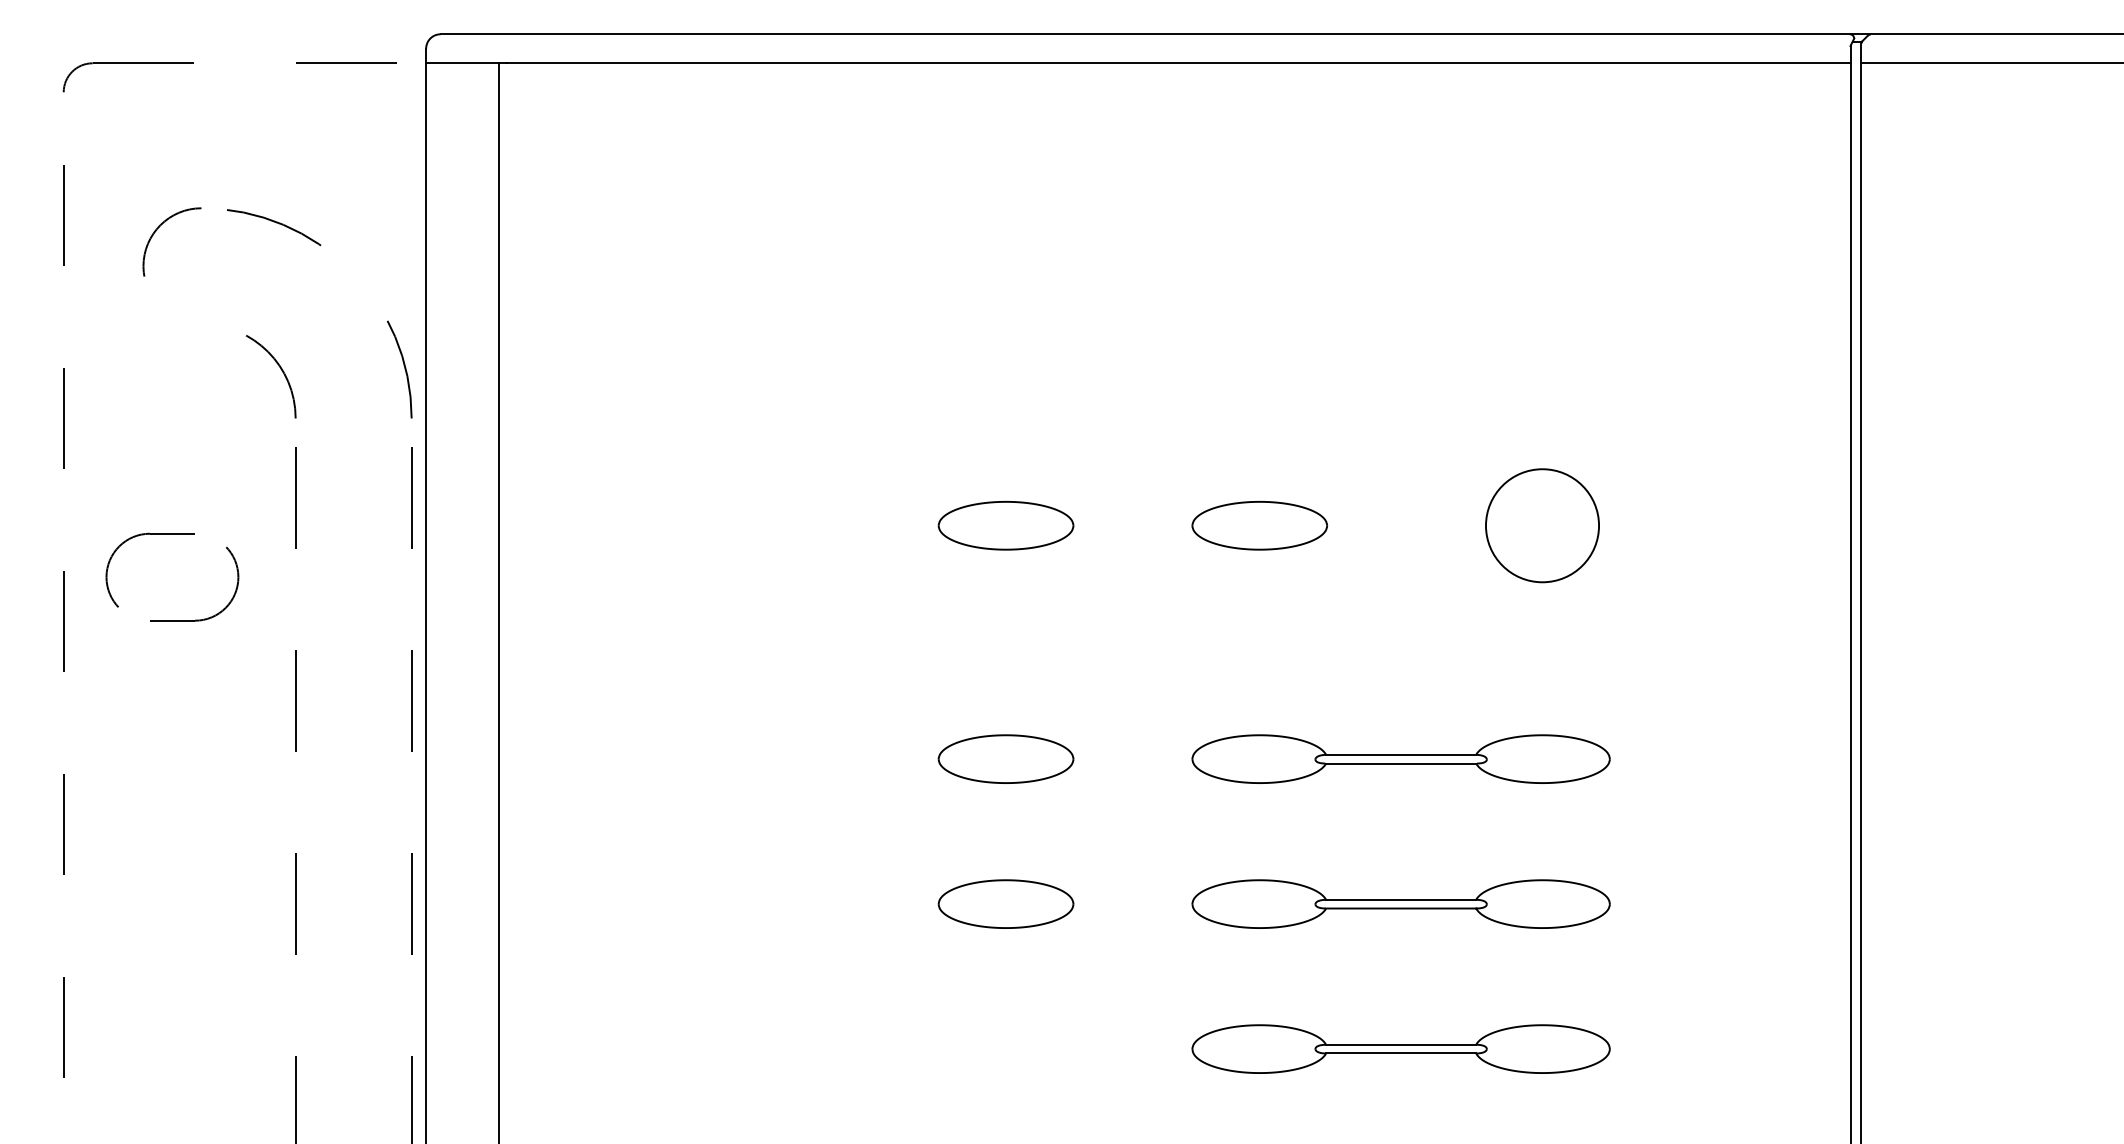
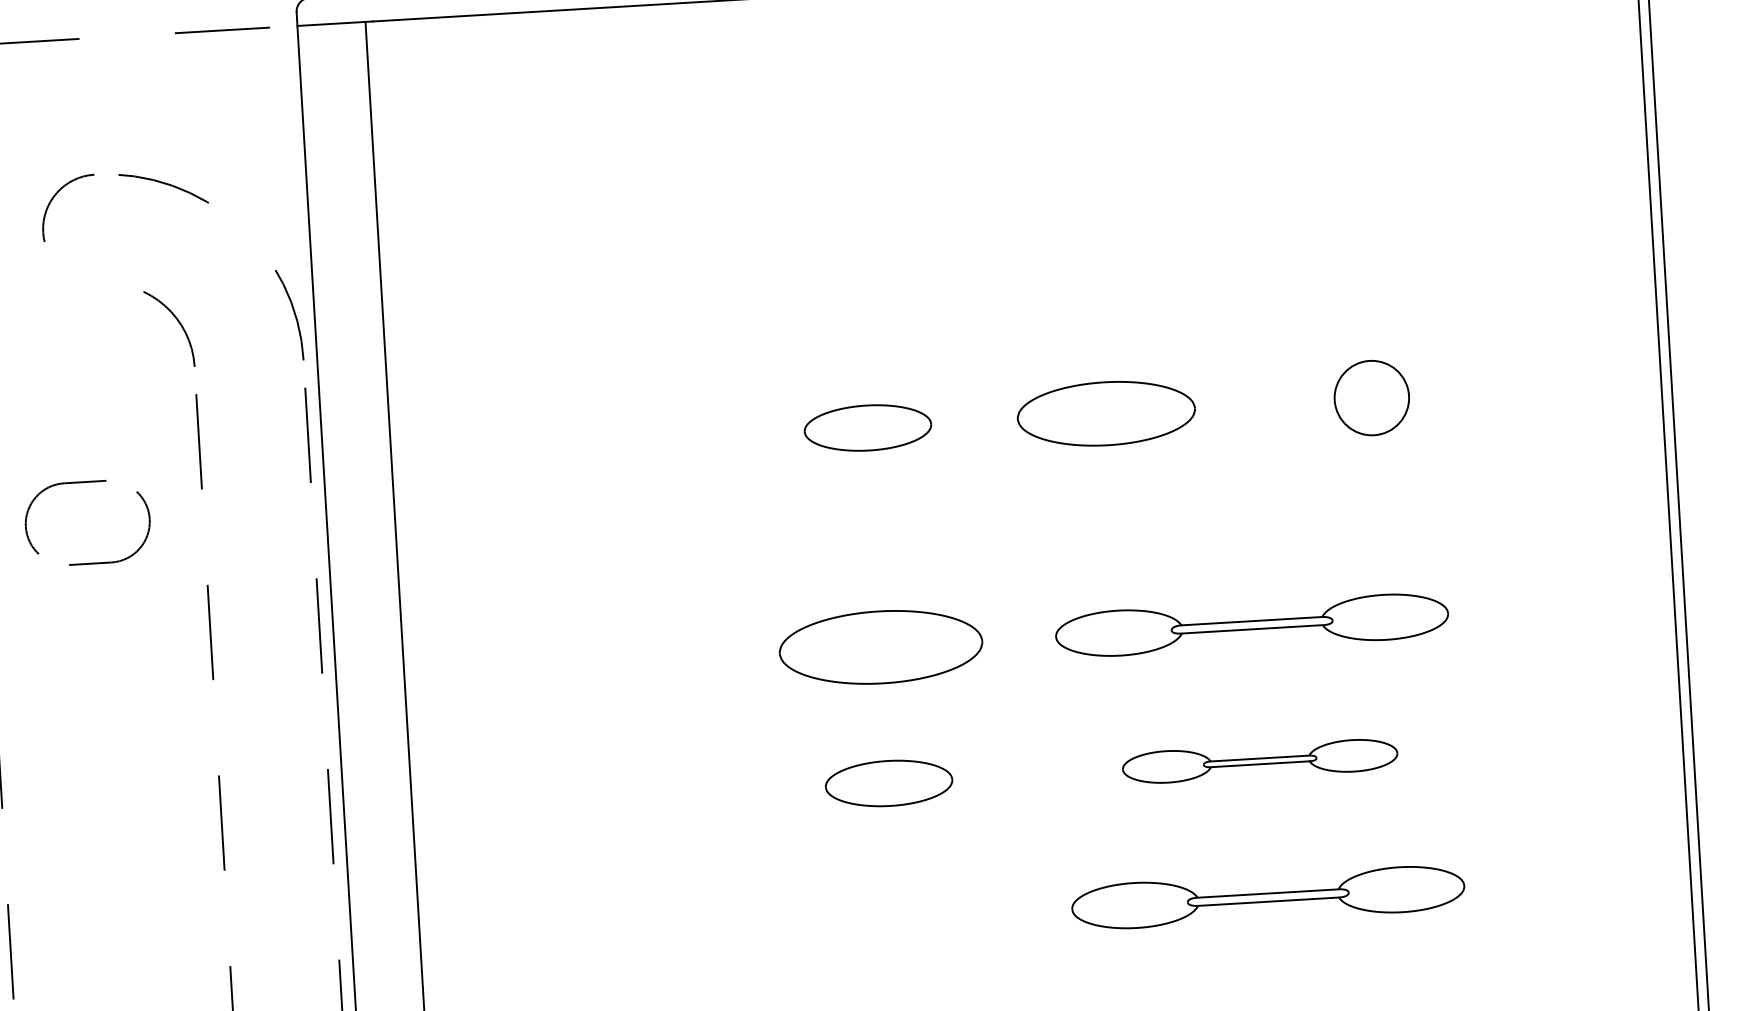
part: (1259, 525) -> (1106, 413), size x1.4
circle: (1542, 525) -> (1371, 397), size x0.7
part: (1005, 758) -> (880, 646), size x1.6
part: (1400, 903) -> (1259, 760), size x0.7

